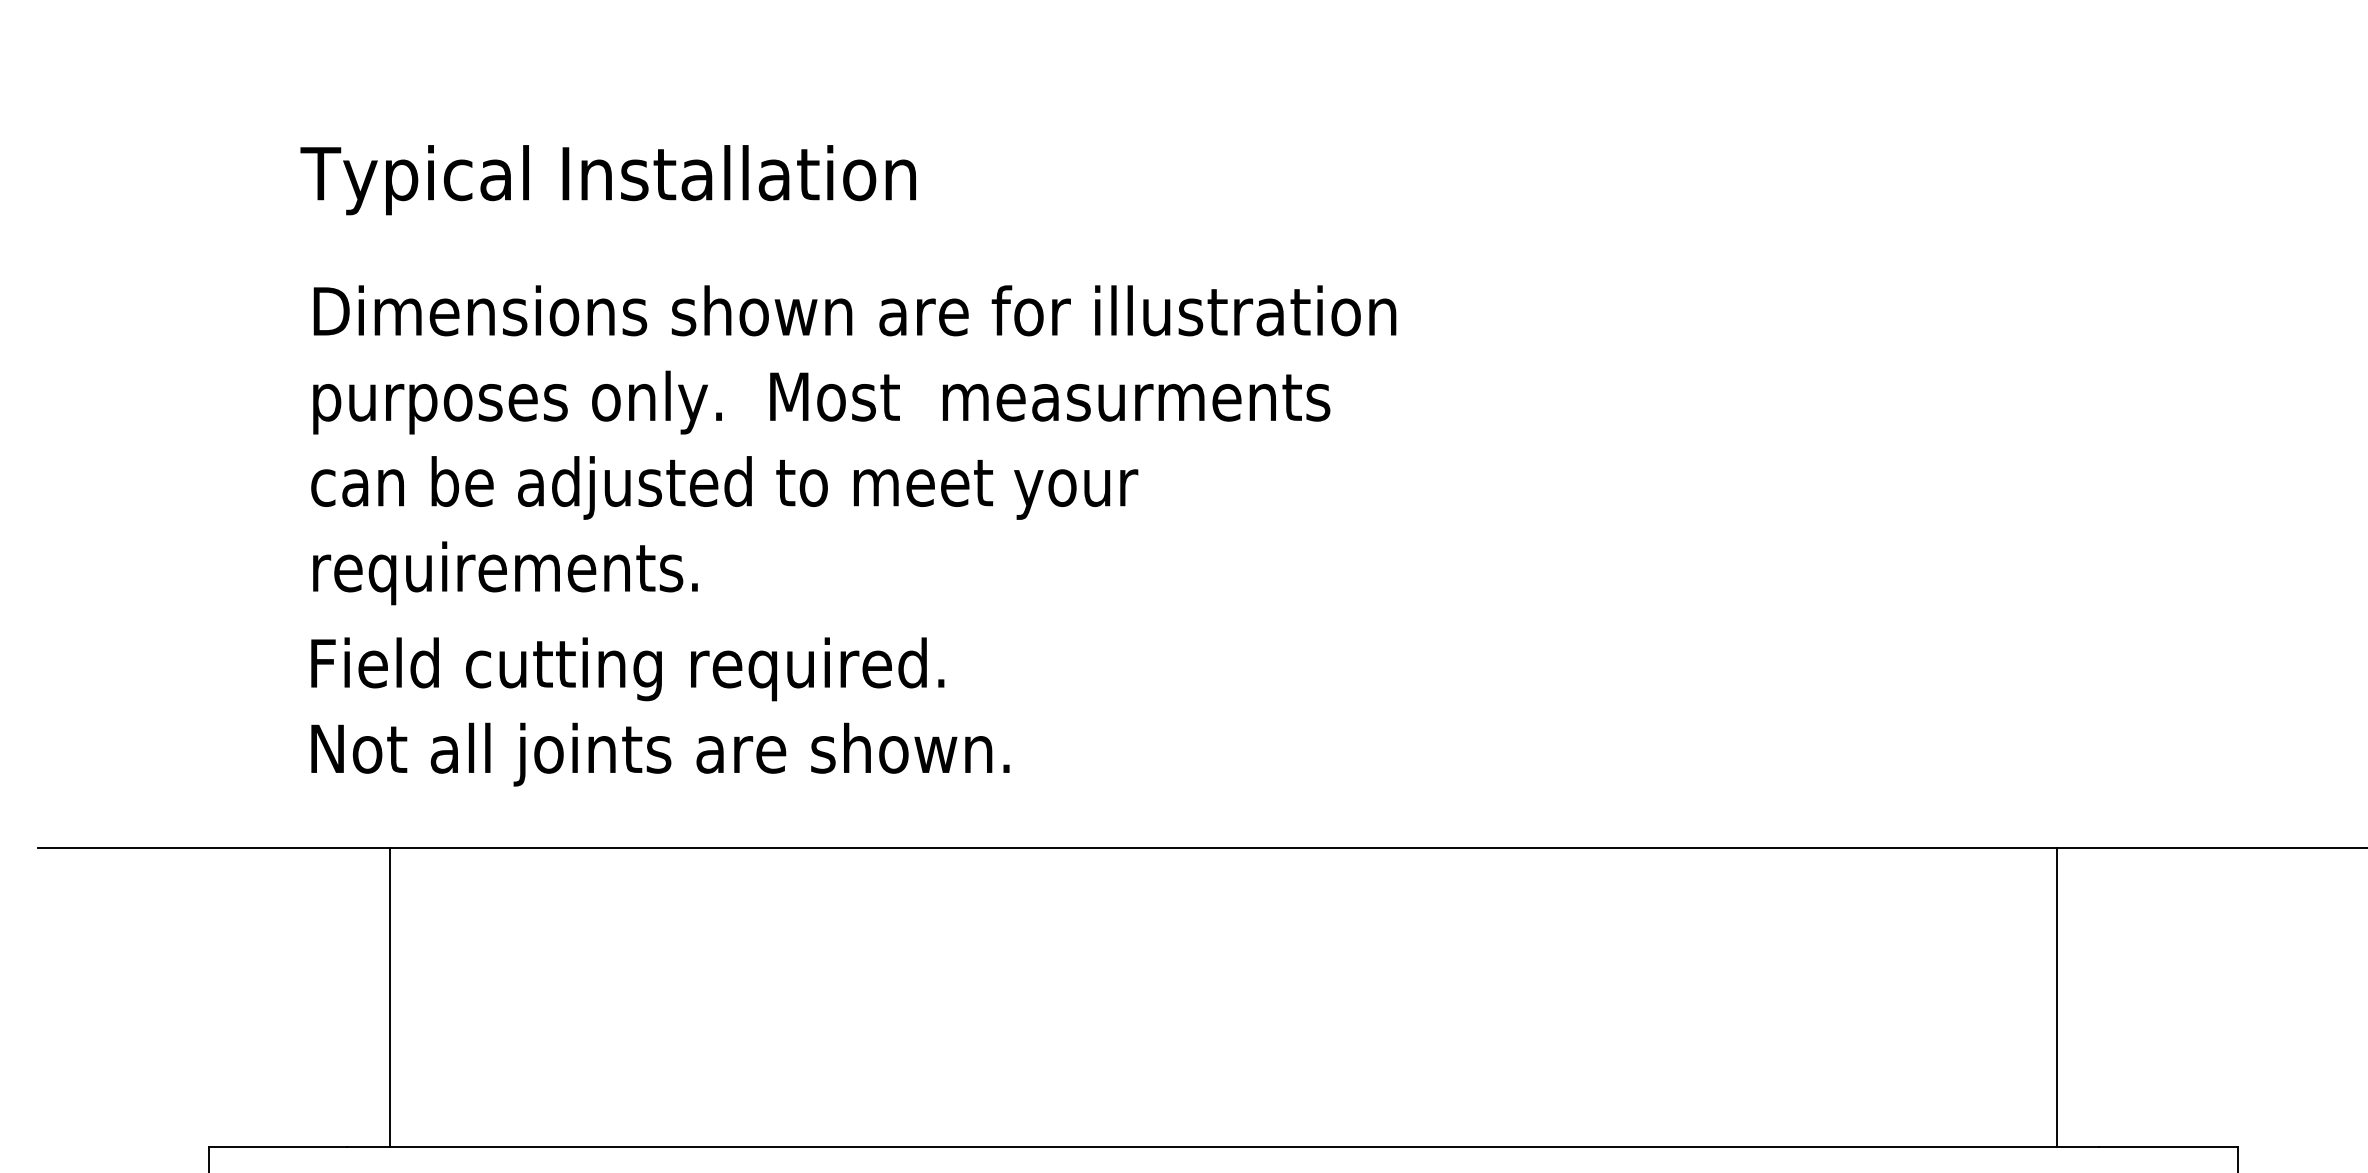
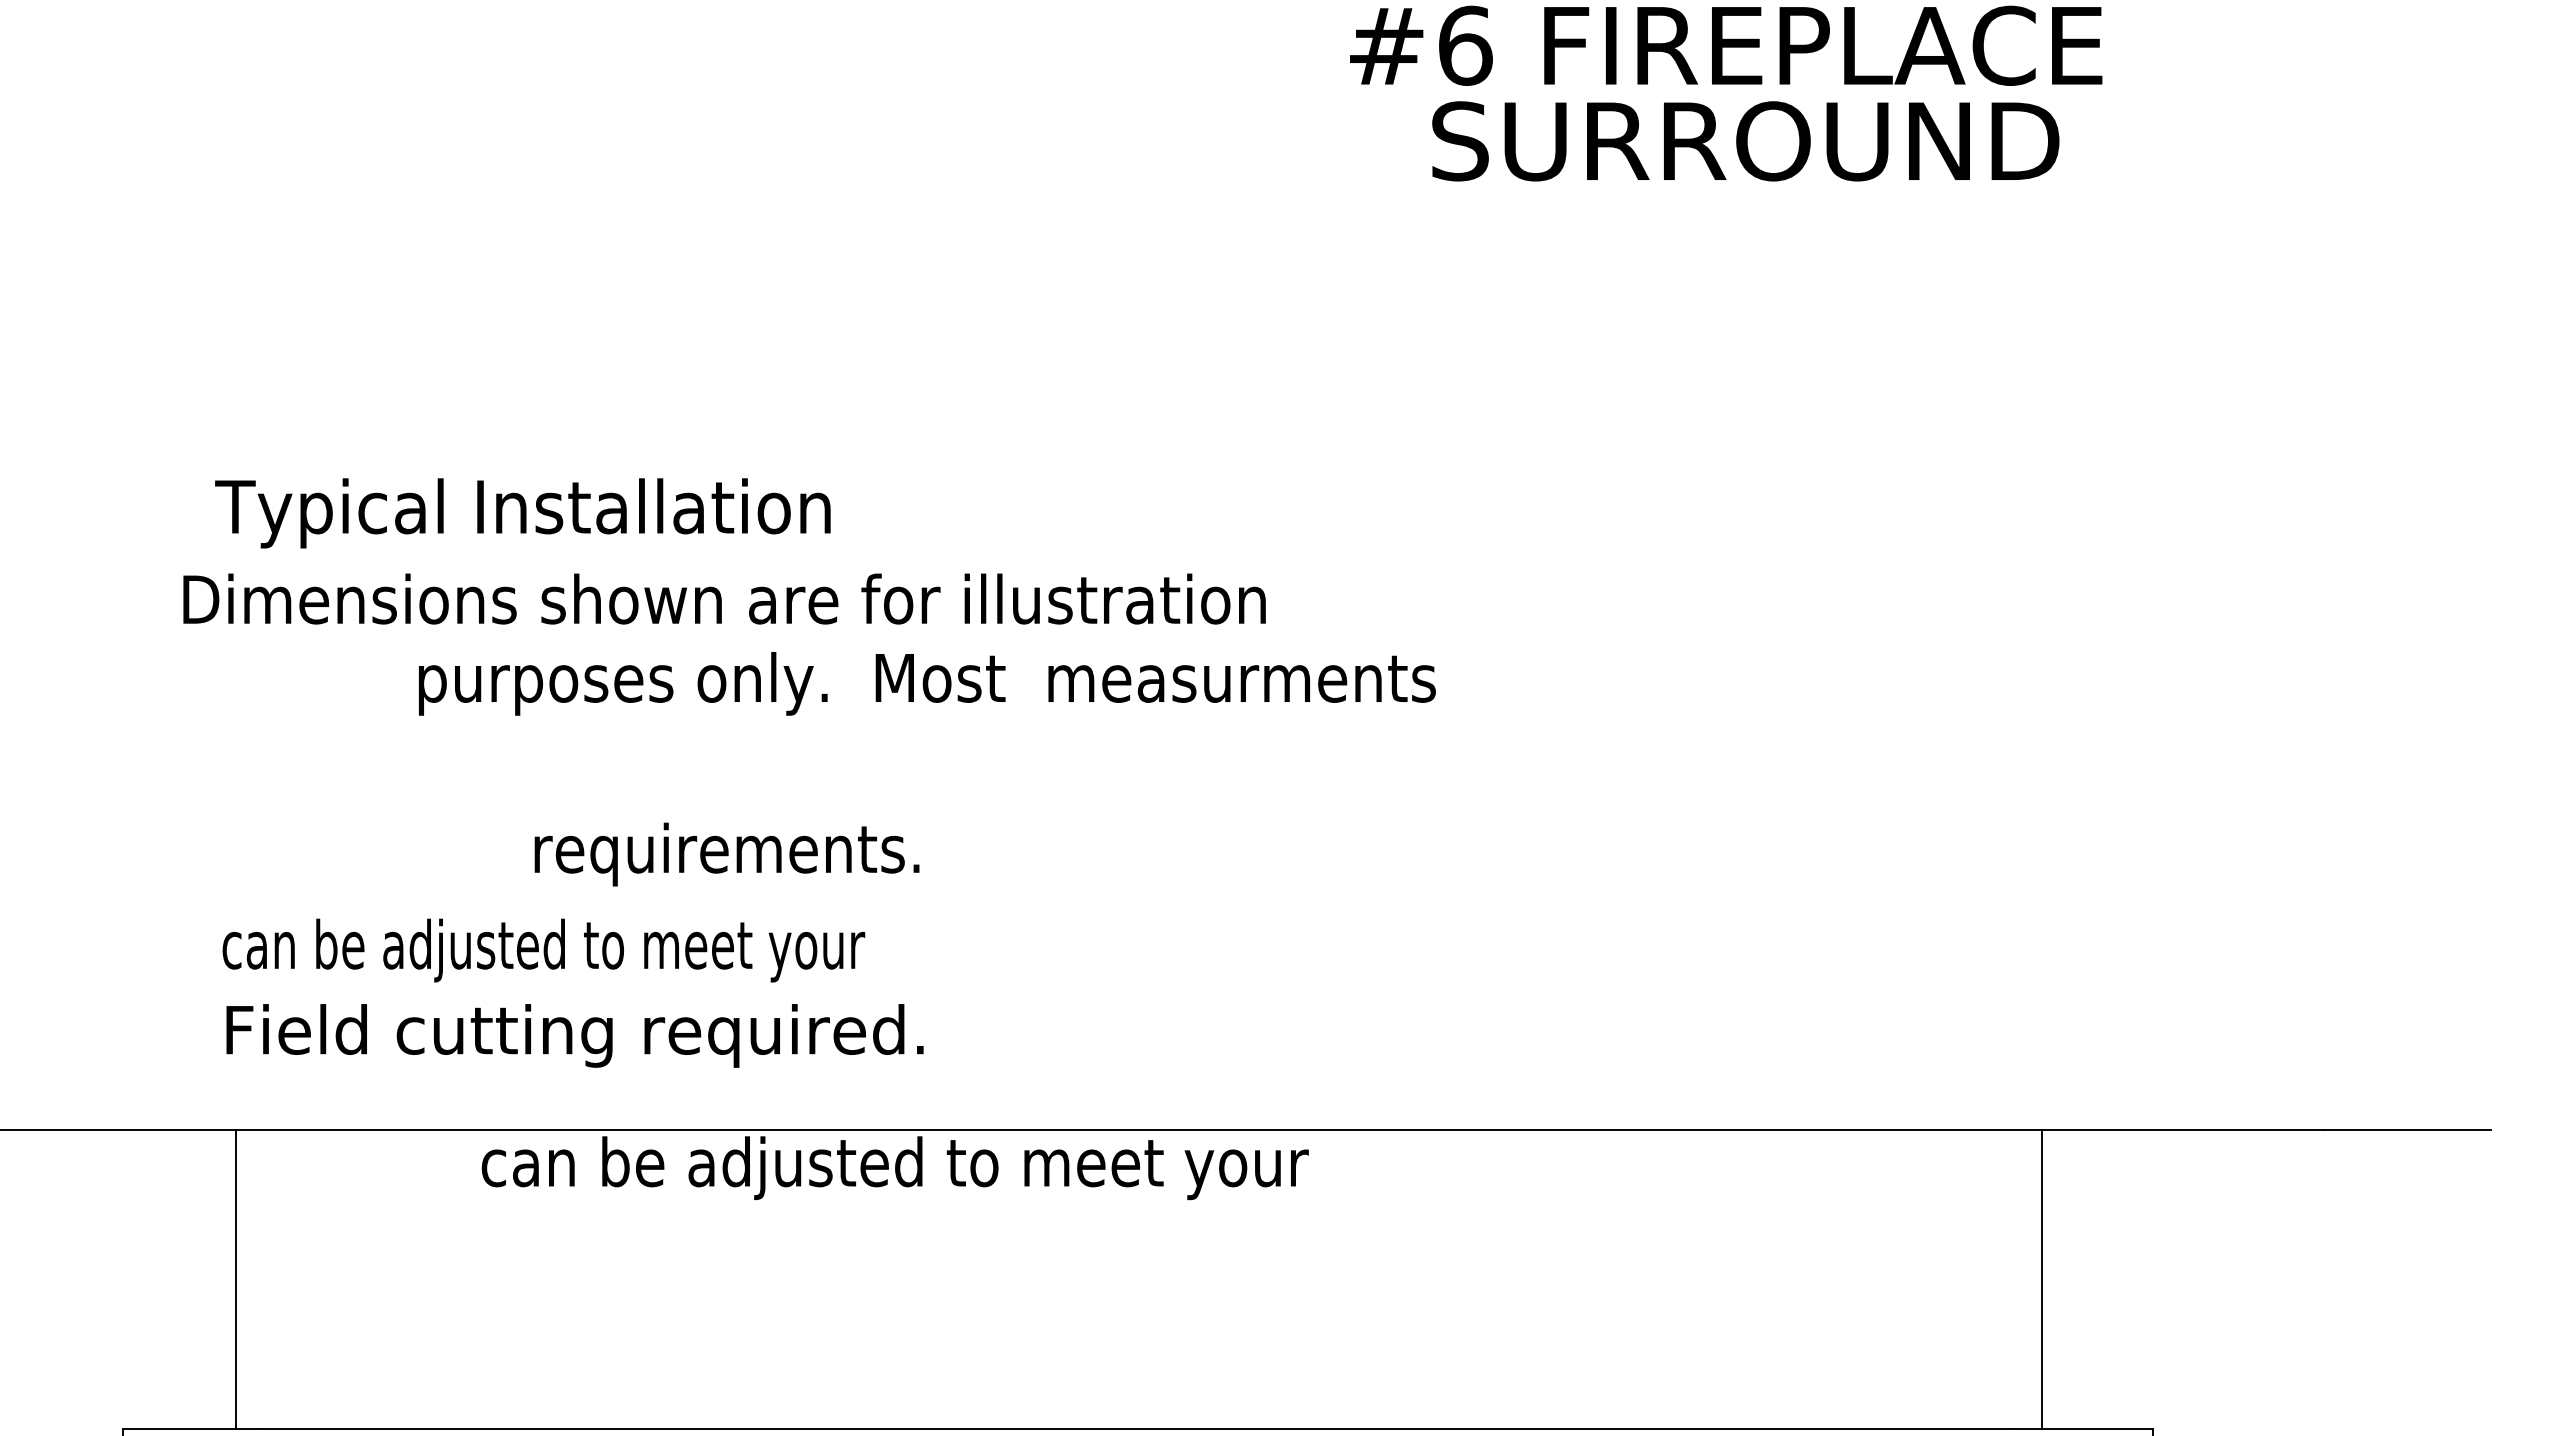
text: (607, 180) -> (522, 513), moved
text: (854, 310) -> (724, 598), moved
text: (821, 402) -> (927, 683), moved
text: (723, 488) -> (894, 1168), moved
text: (504, 573) -> (726, 854), moved
text: (628, 669) -> (543, 950), Field cutting required. -> can be adjusted to meet your
text: (660, 754) -> (575, 1035), Not all joints are shown. -> Field cutting required.
line: (389, 997) -> (235, 1278), moved
line: (2056, 997) -> (2042, 1278), moved

